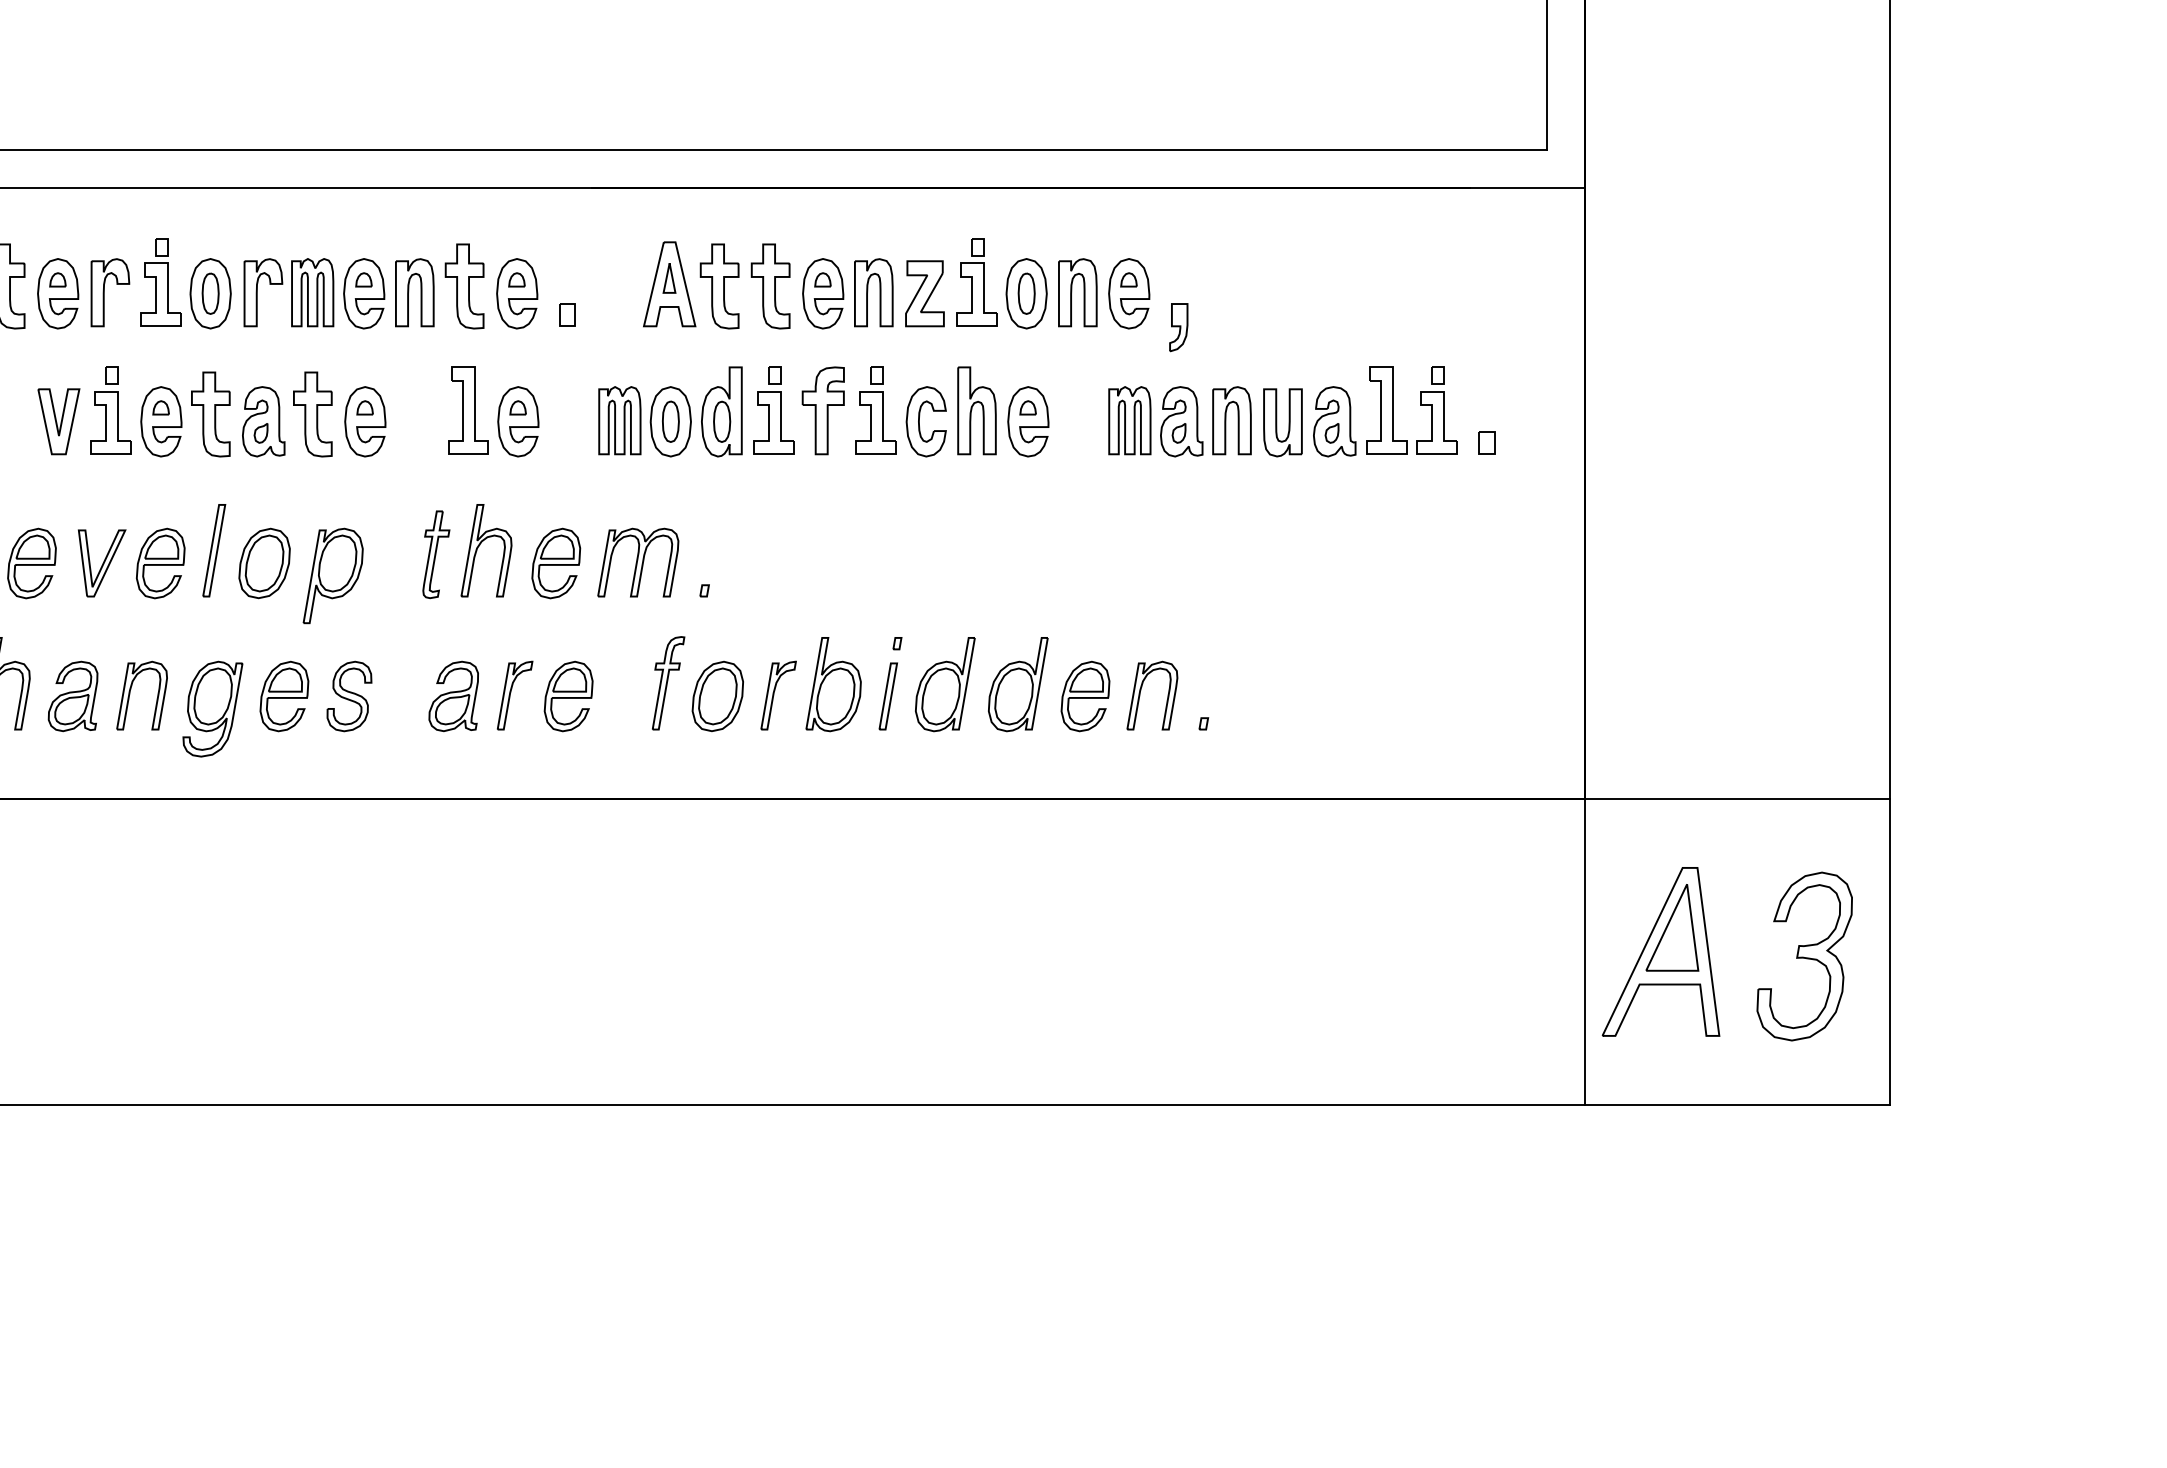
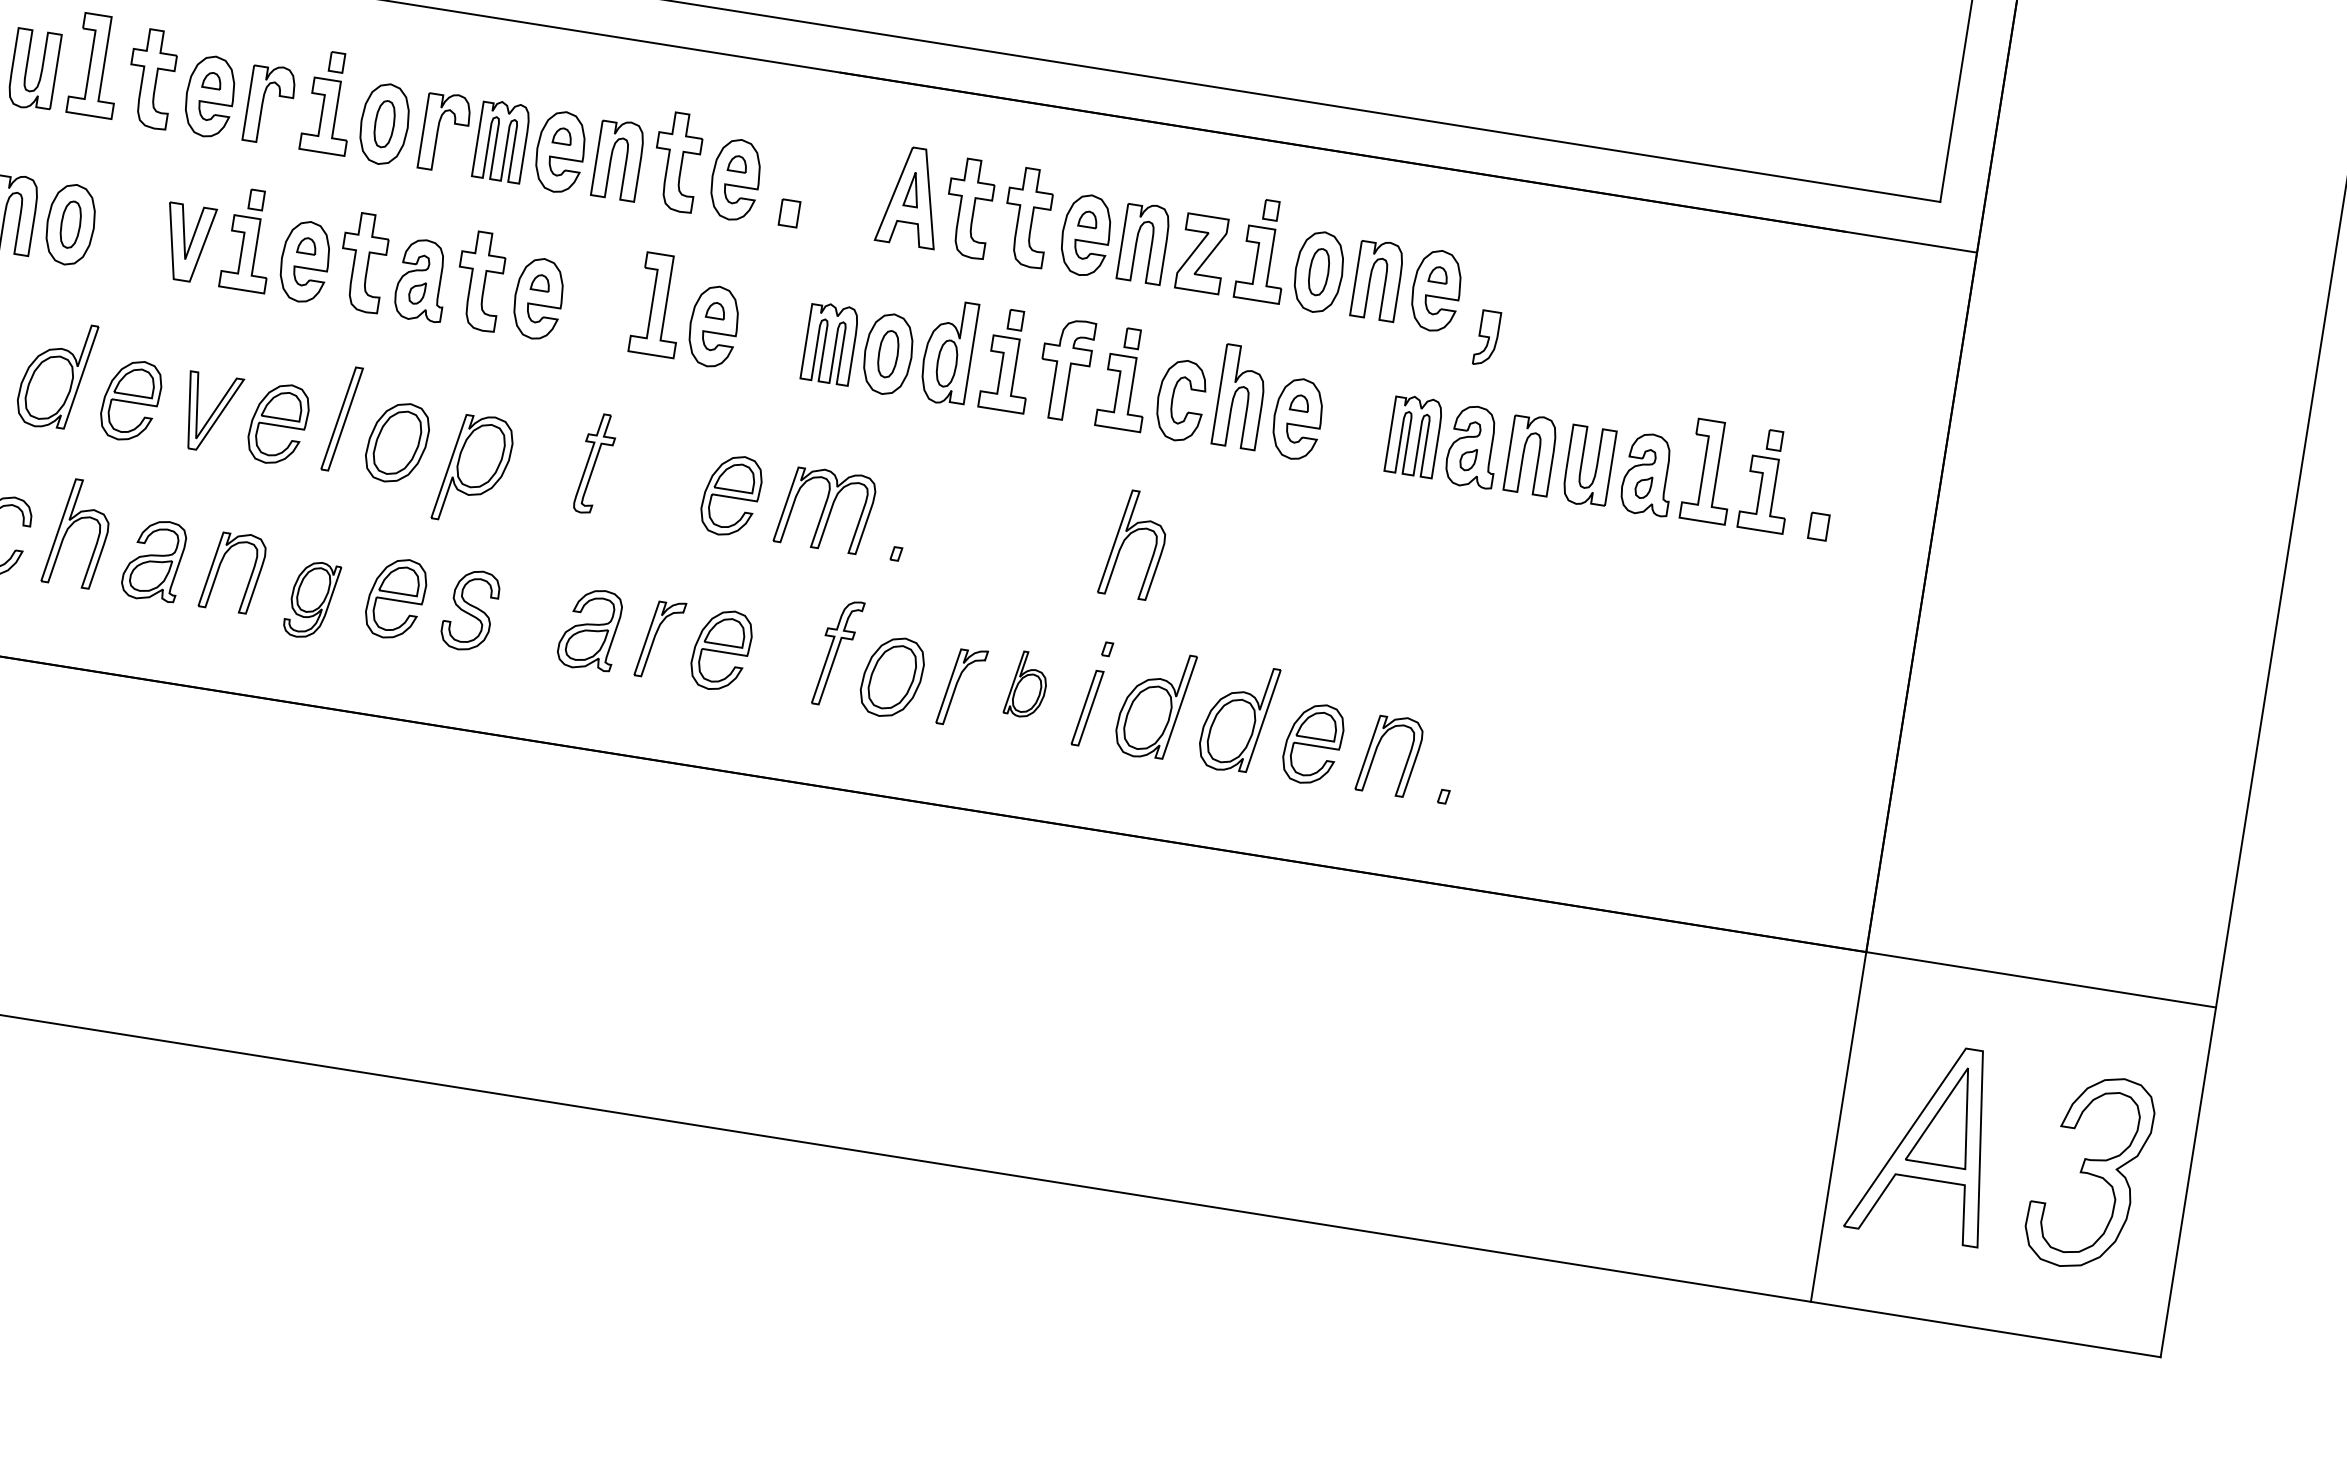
part: (480, 545) -> (1128, 537), moved
part: (833, 684) -> (1026, 684), size x0.6
part: (212, 708) -> (311, 599), size x0.7

